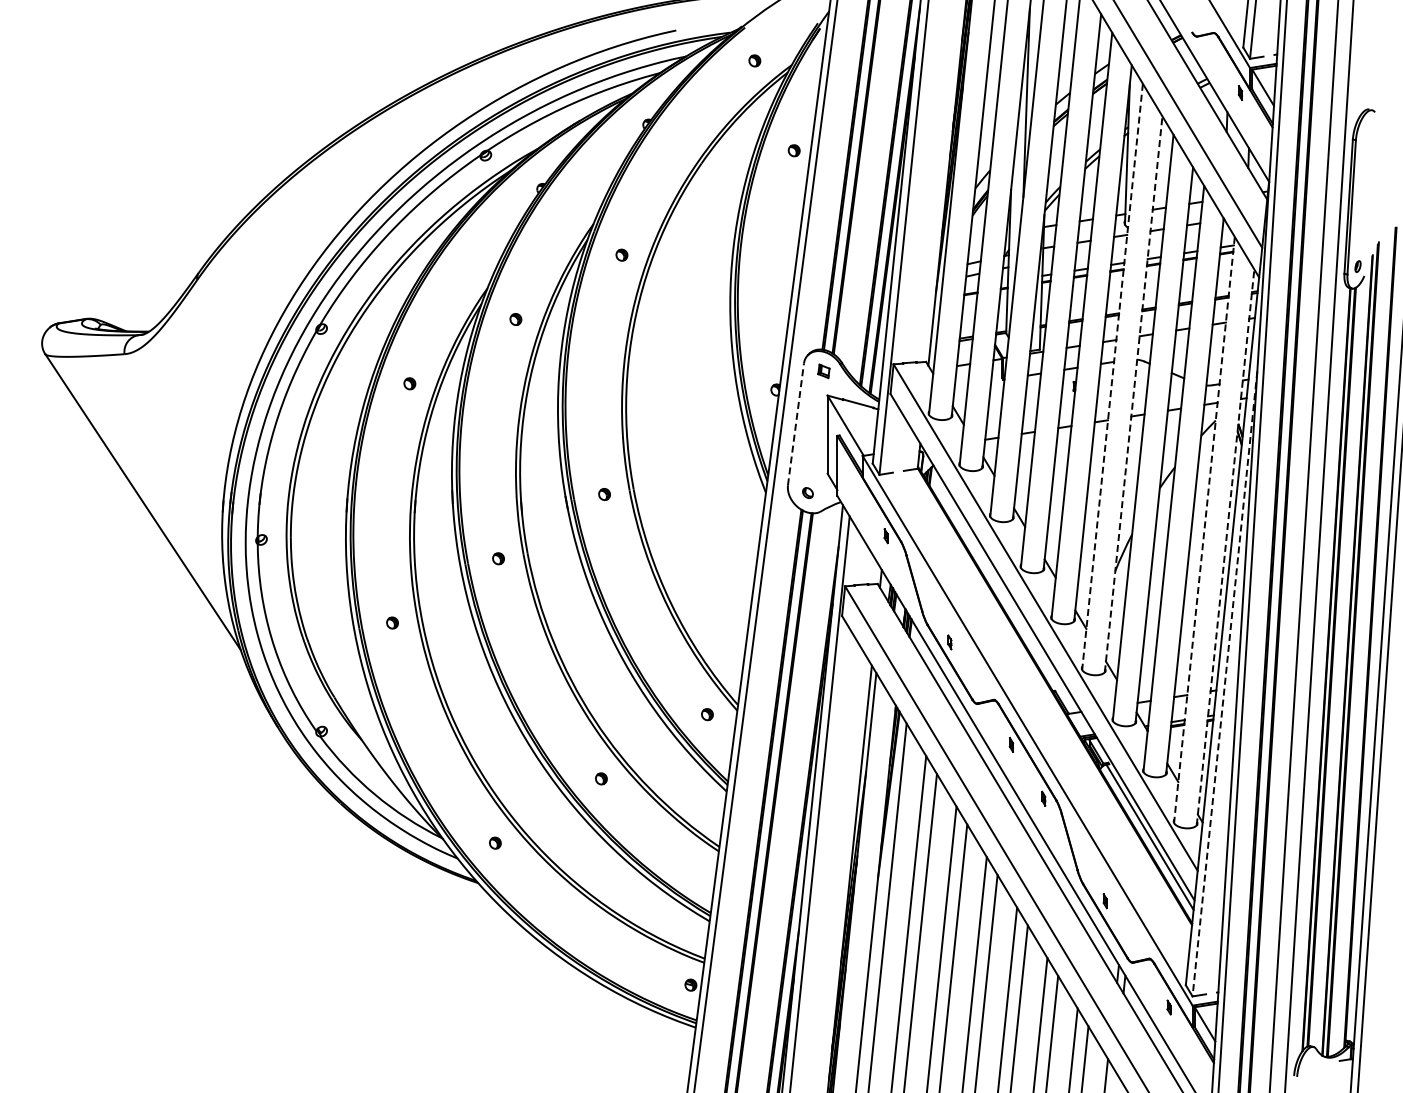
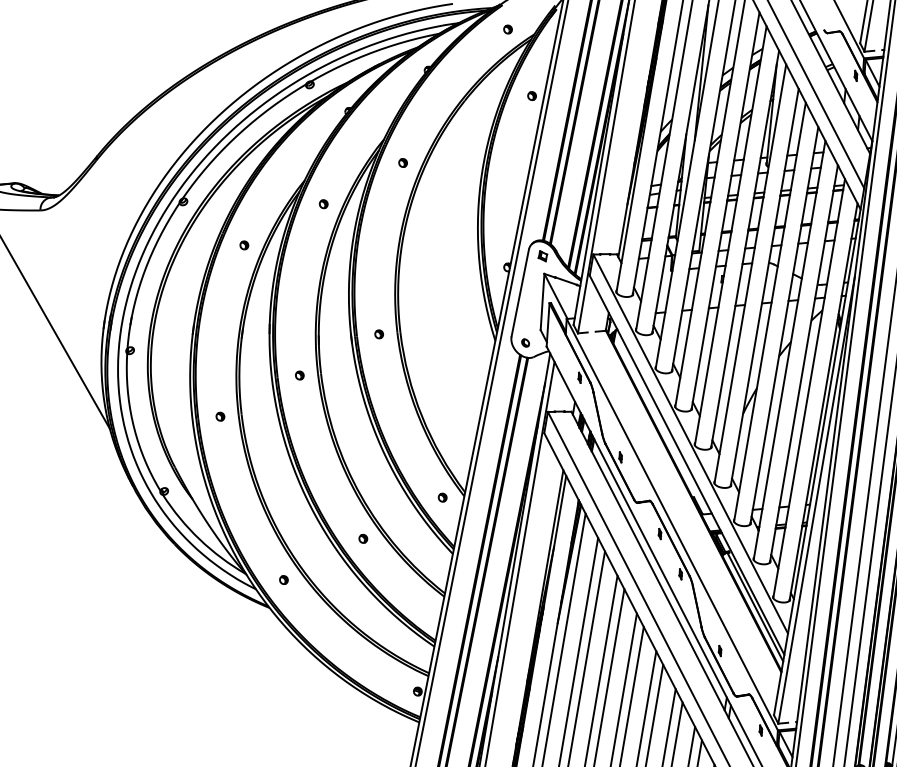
line: (1112, 376) -> (750, 273), dashed -> solid
line: (1133, 393) -> (764, 286), dashed -> solid
line: (796, 423) -> (520, 292), dashed -> solid
line: (1204, 529) -> (809, 388), dashed -> solid
line: (1225, 546) -> (823, 401), dashed -> solid
line: (1224, 684) -> (816, 500), dashed -> solid

